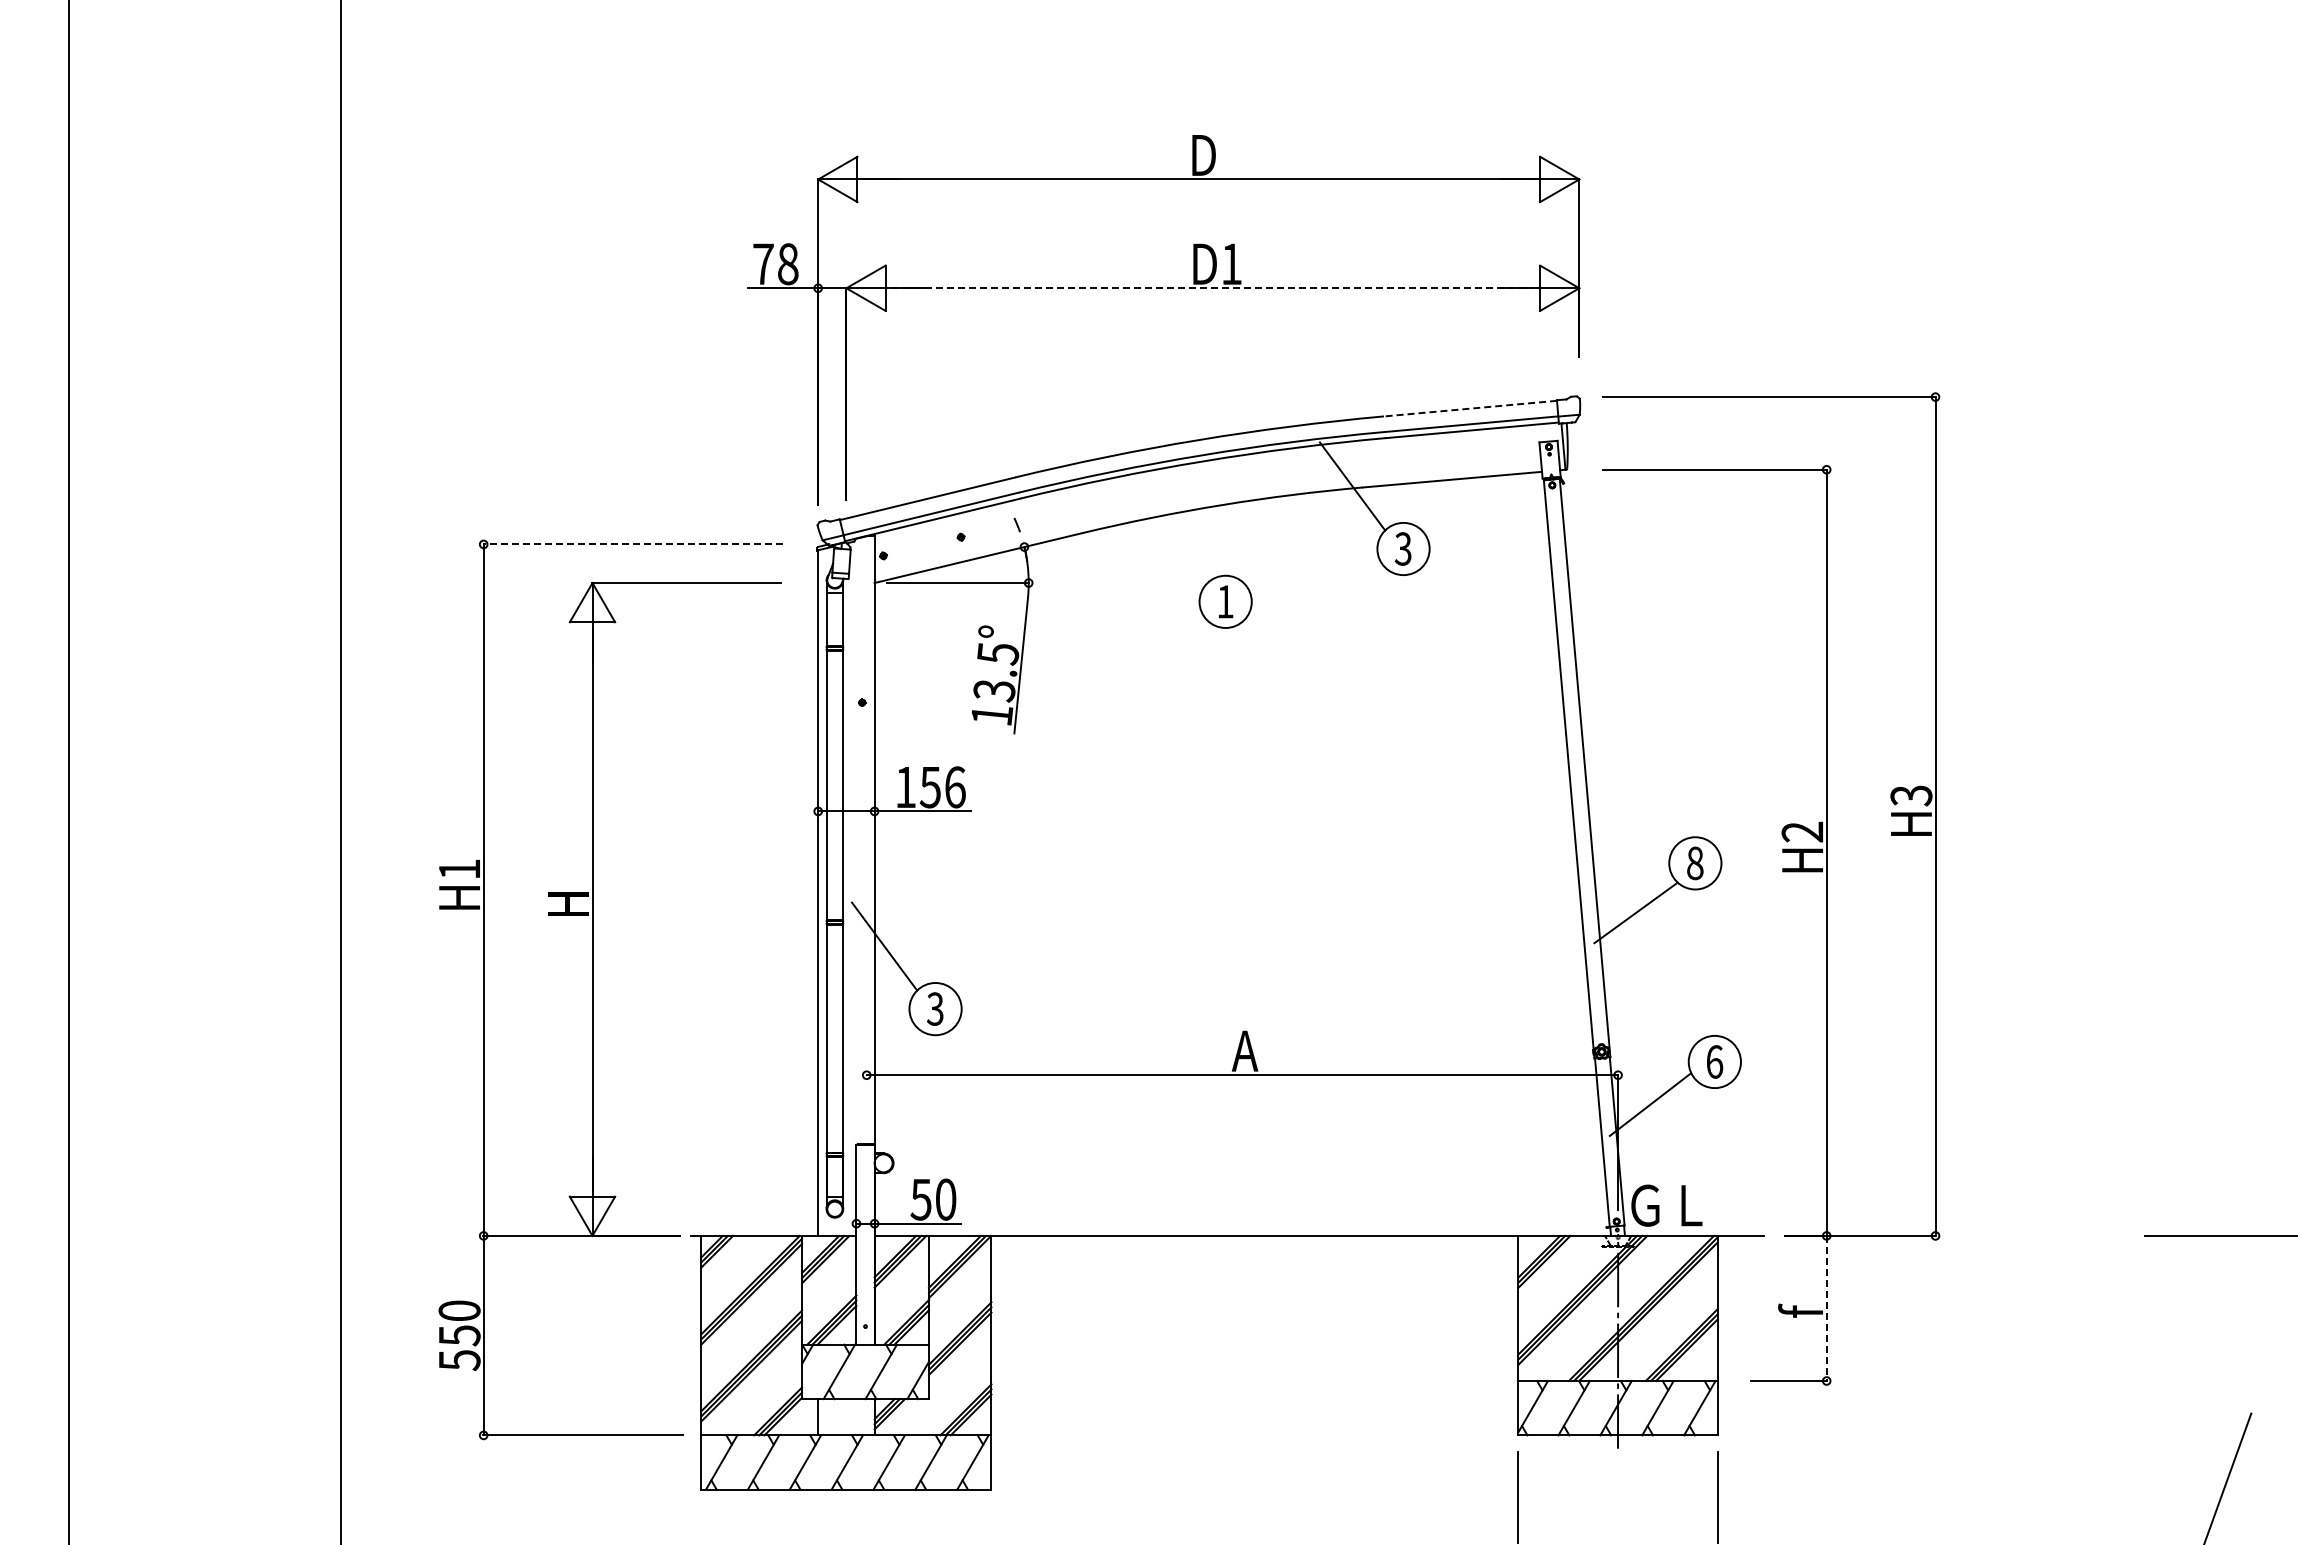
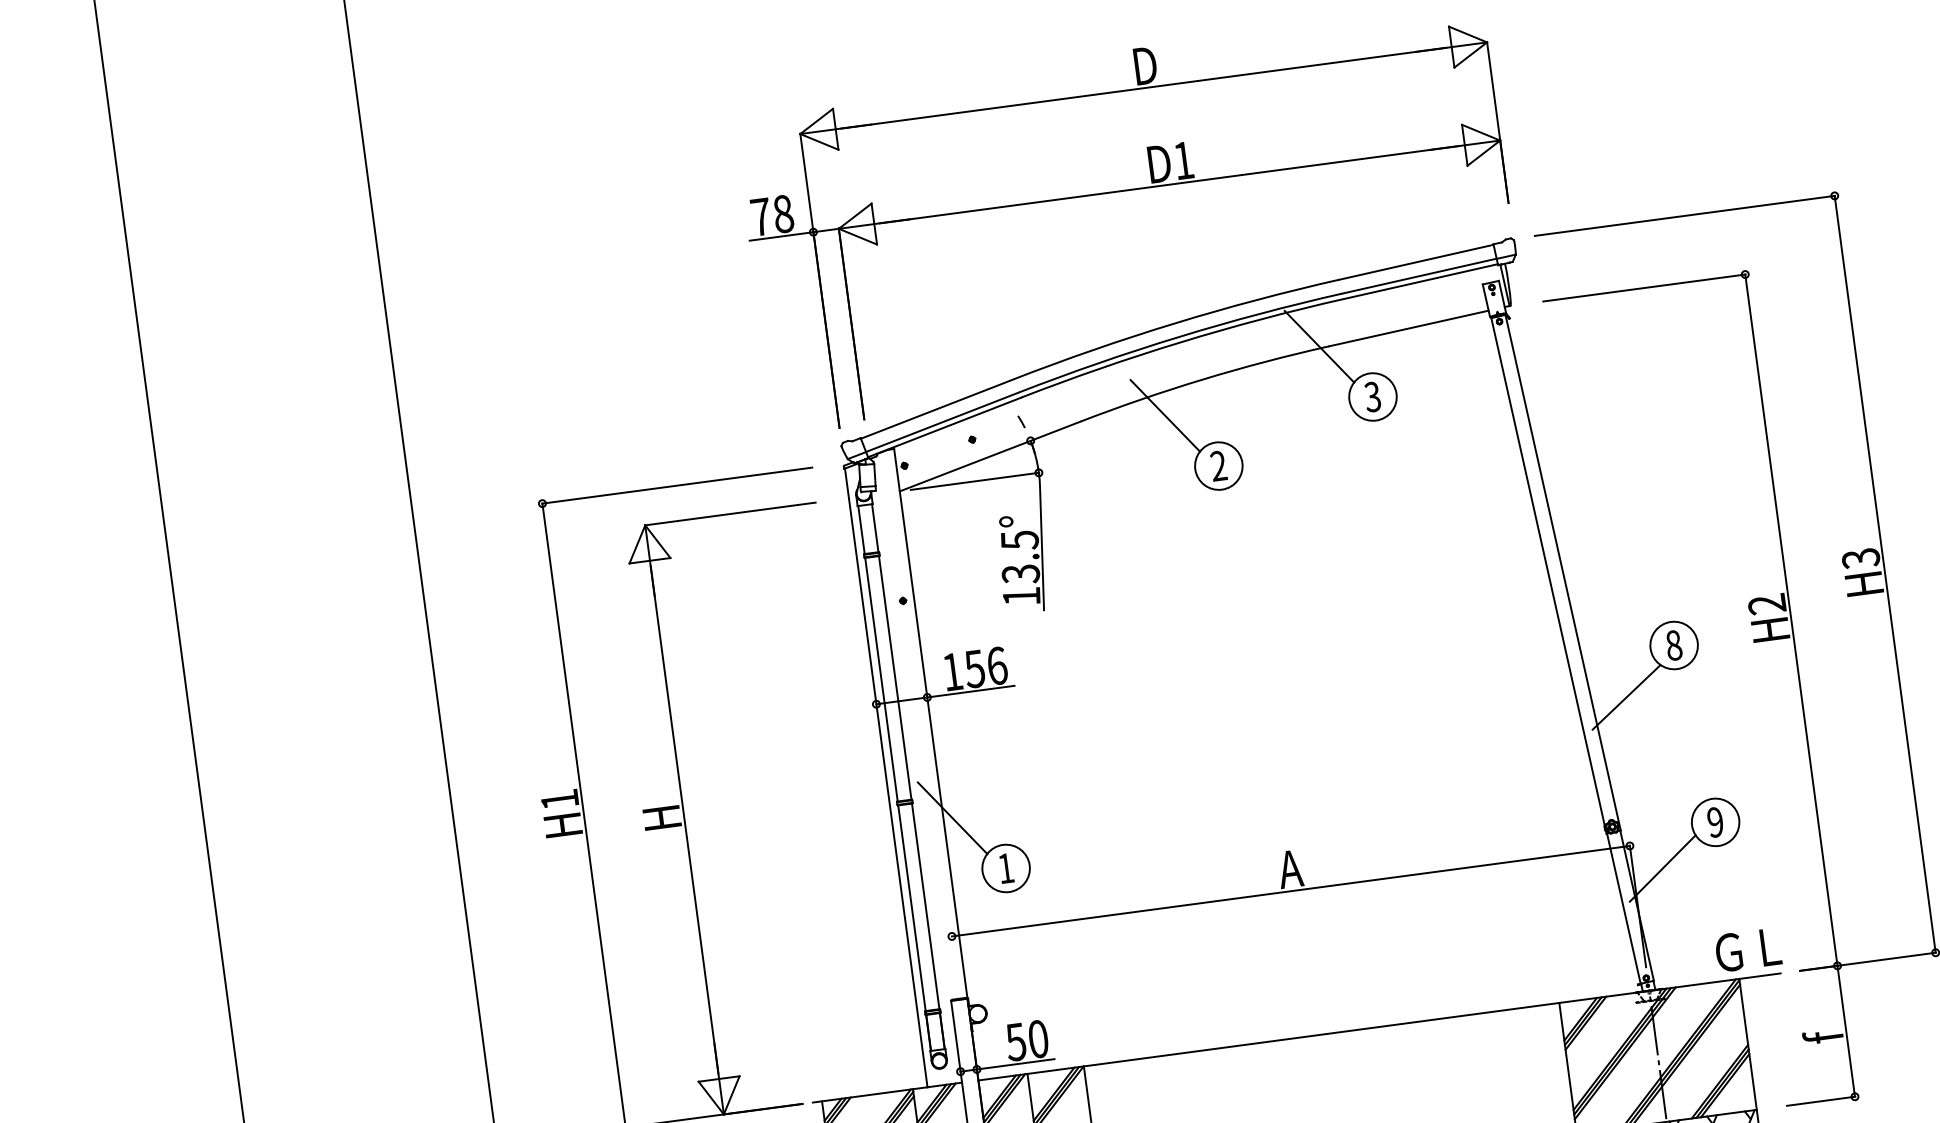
line: (1213, 288) -> (1170, 184), dashed -> solid
line: (1470, 408) -> (1416, 262), dashed -> solid
line: (1174, 539) -> (1165, 415), added
line: (633, 544) -> (677, 485), dashed -> solid
text: (1225, 601) -> (1218, 465), 1 -> 2
text: (934, 1008) -> (1005, 868), 3 -> 1
text: (1714, 1061) -> (1715, 821), 6 -> 9
text: (1666, 1205) -> (1747, 949), moved
line: (1826, 1308) -> (1846, 1031), dashed -> solid

